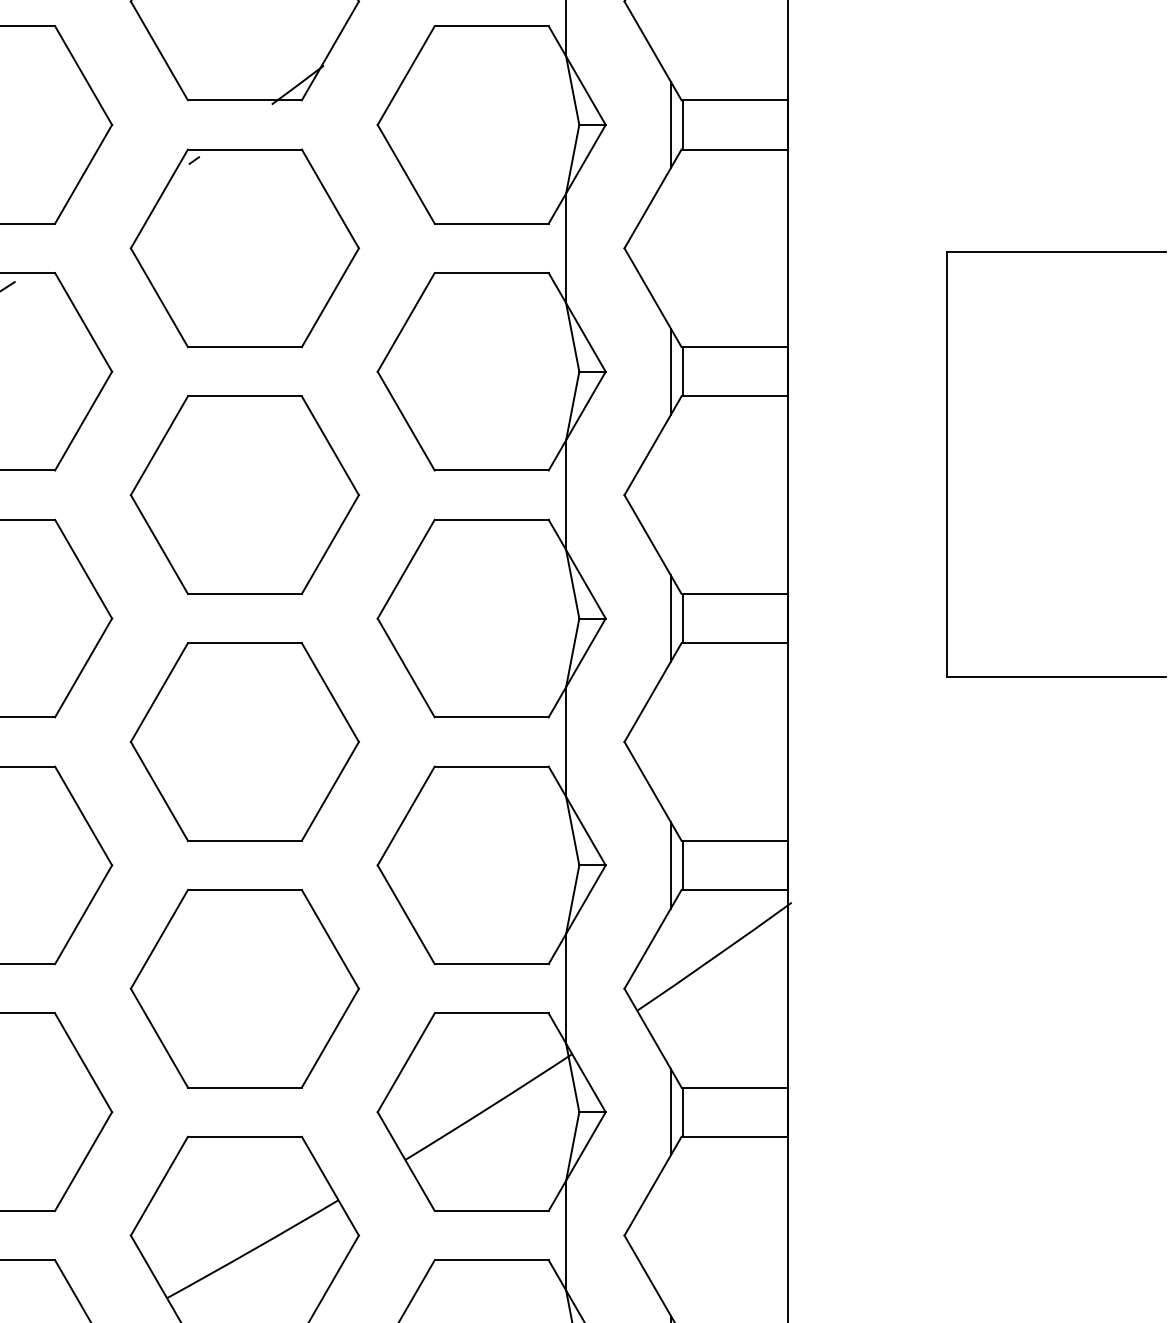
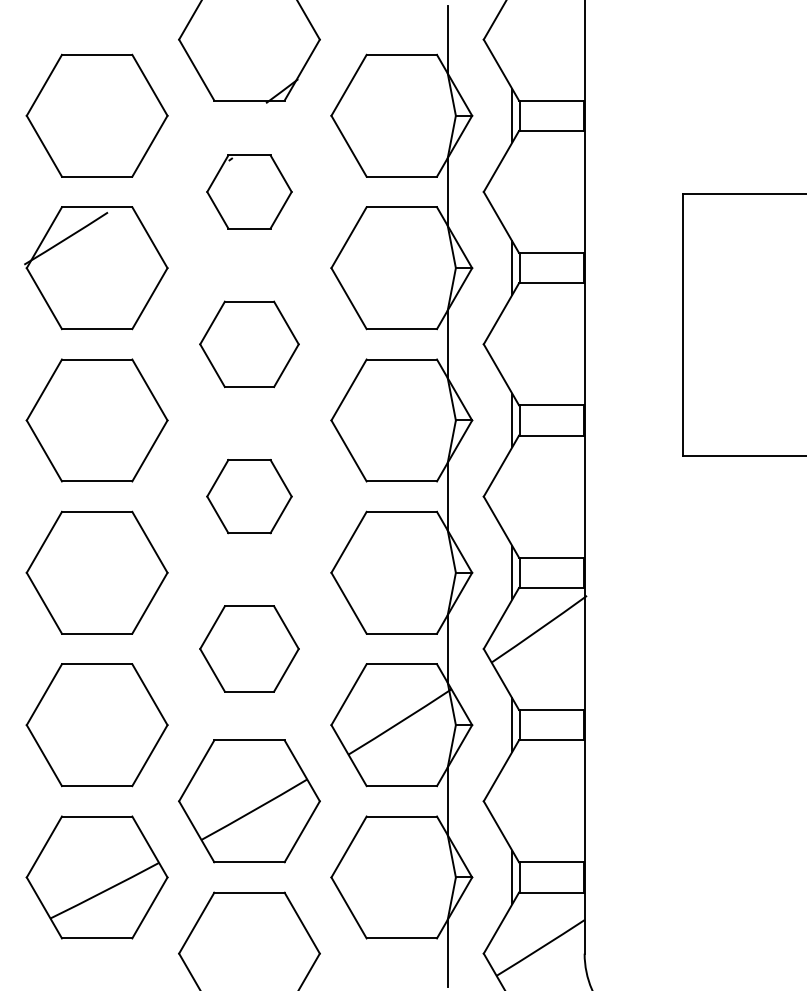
part: (244, 247) -> (249, 191), size x0.6
part: (244, 495) -> (249, 344), size x0.7
part: (244, 741) -> (249, 496), size x0.6
part: (244, 987) -> (249, 648), size x0.7

